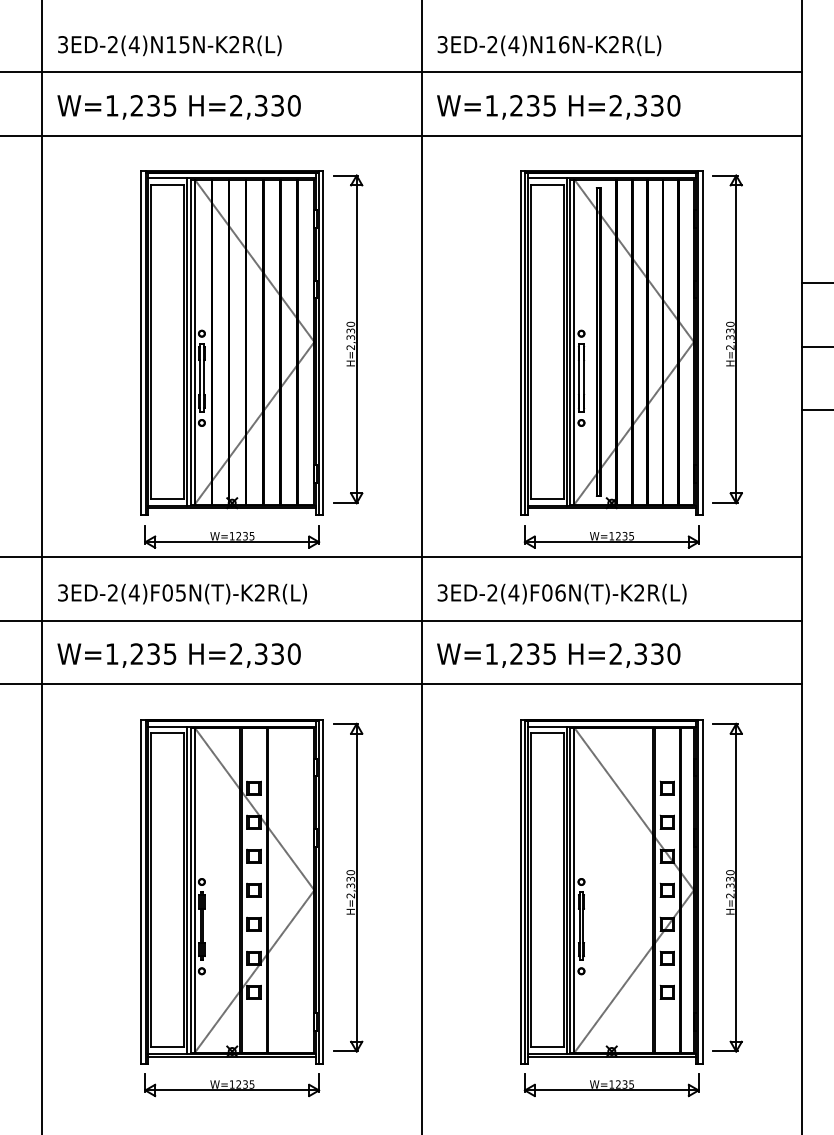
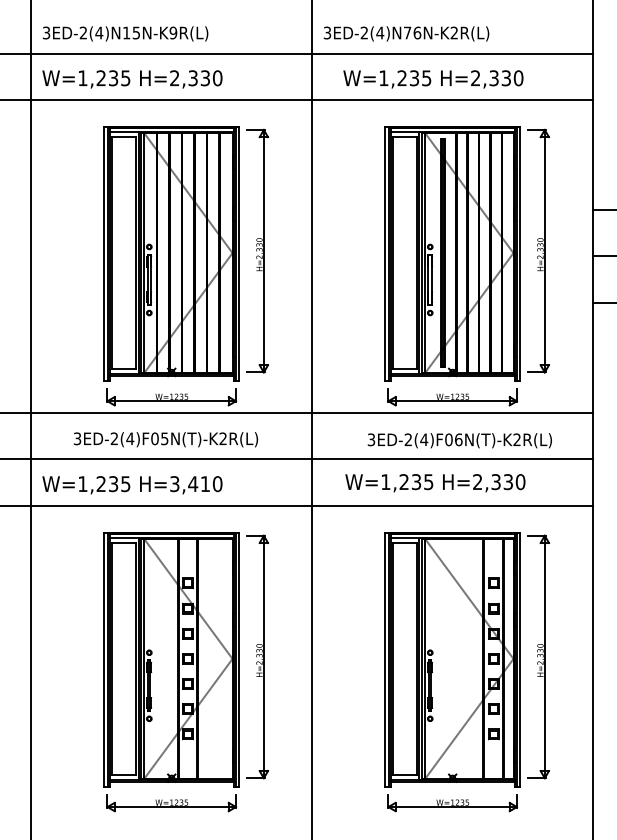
text: (234, 43) -> (173, 32), 3ED-2(4)N15N-K2R(L) -> 3ED-2(4)N15N-K9R(L)
text: (550, 43) -> (407, 32), 3ED-2(4)N16N-K2R(L) -> 3ED-2(4)N76N-K2R(L)
text: (558, 107) -> (433, 79), moved
text: (181, 593) -> (165, 439), moved
text: (561, 593) -> (459, 440), moved
text: (256, 654) -> (189, 484), H=2,330 -> H=3,410
text: (558, 655) -> (435, 483), moved

